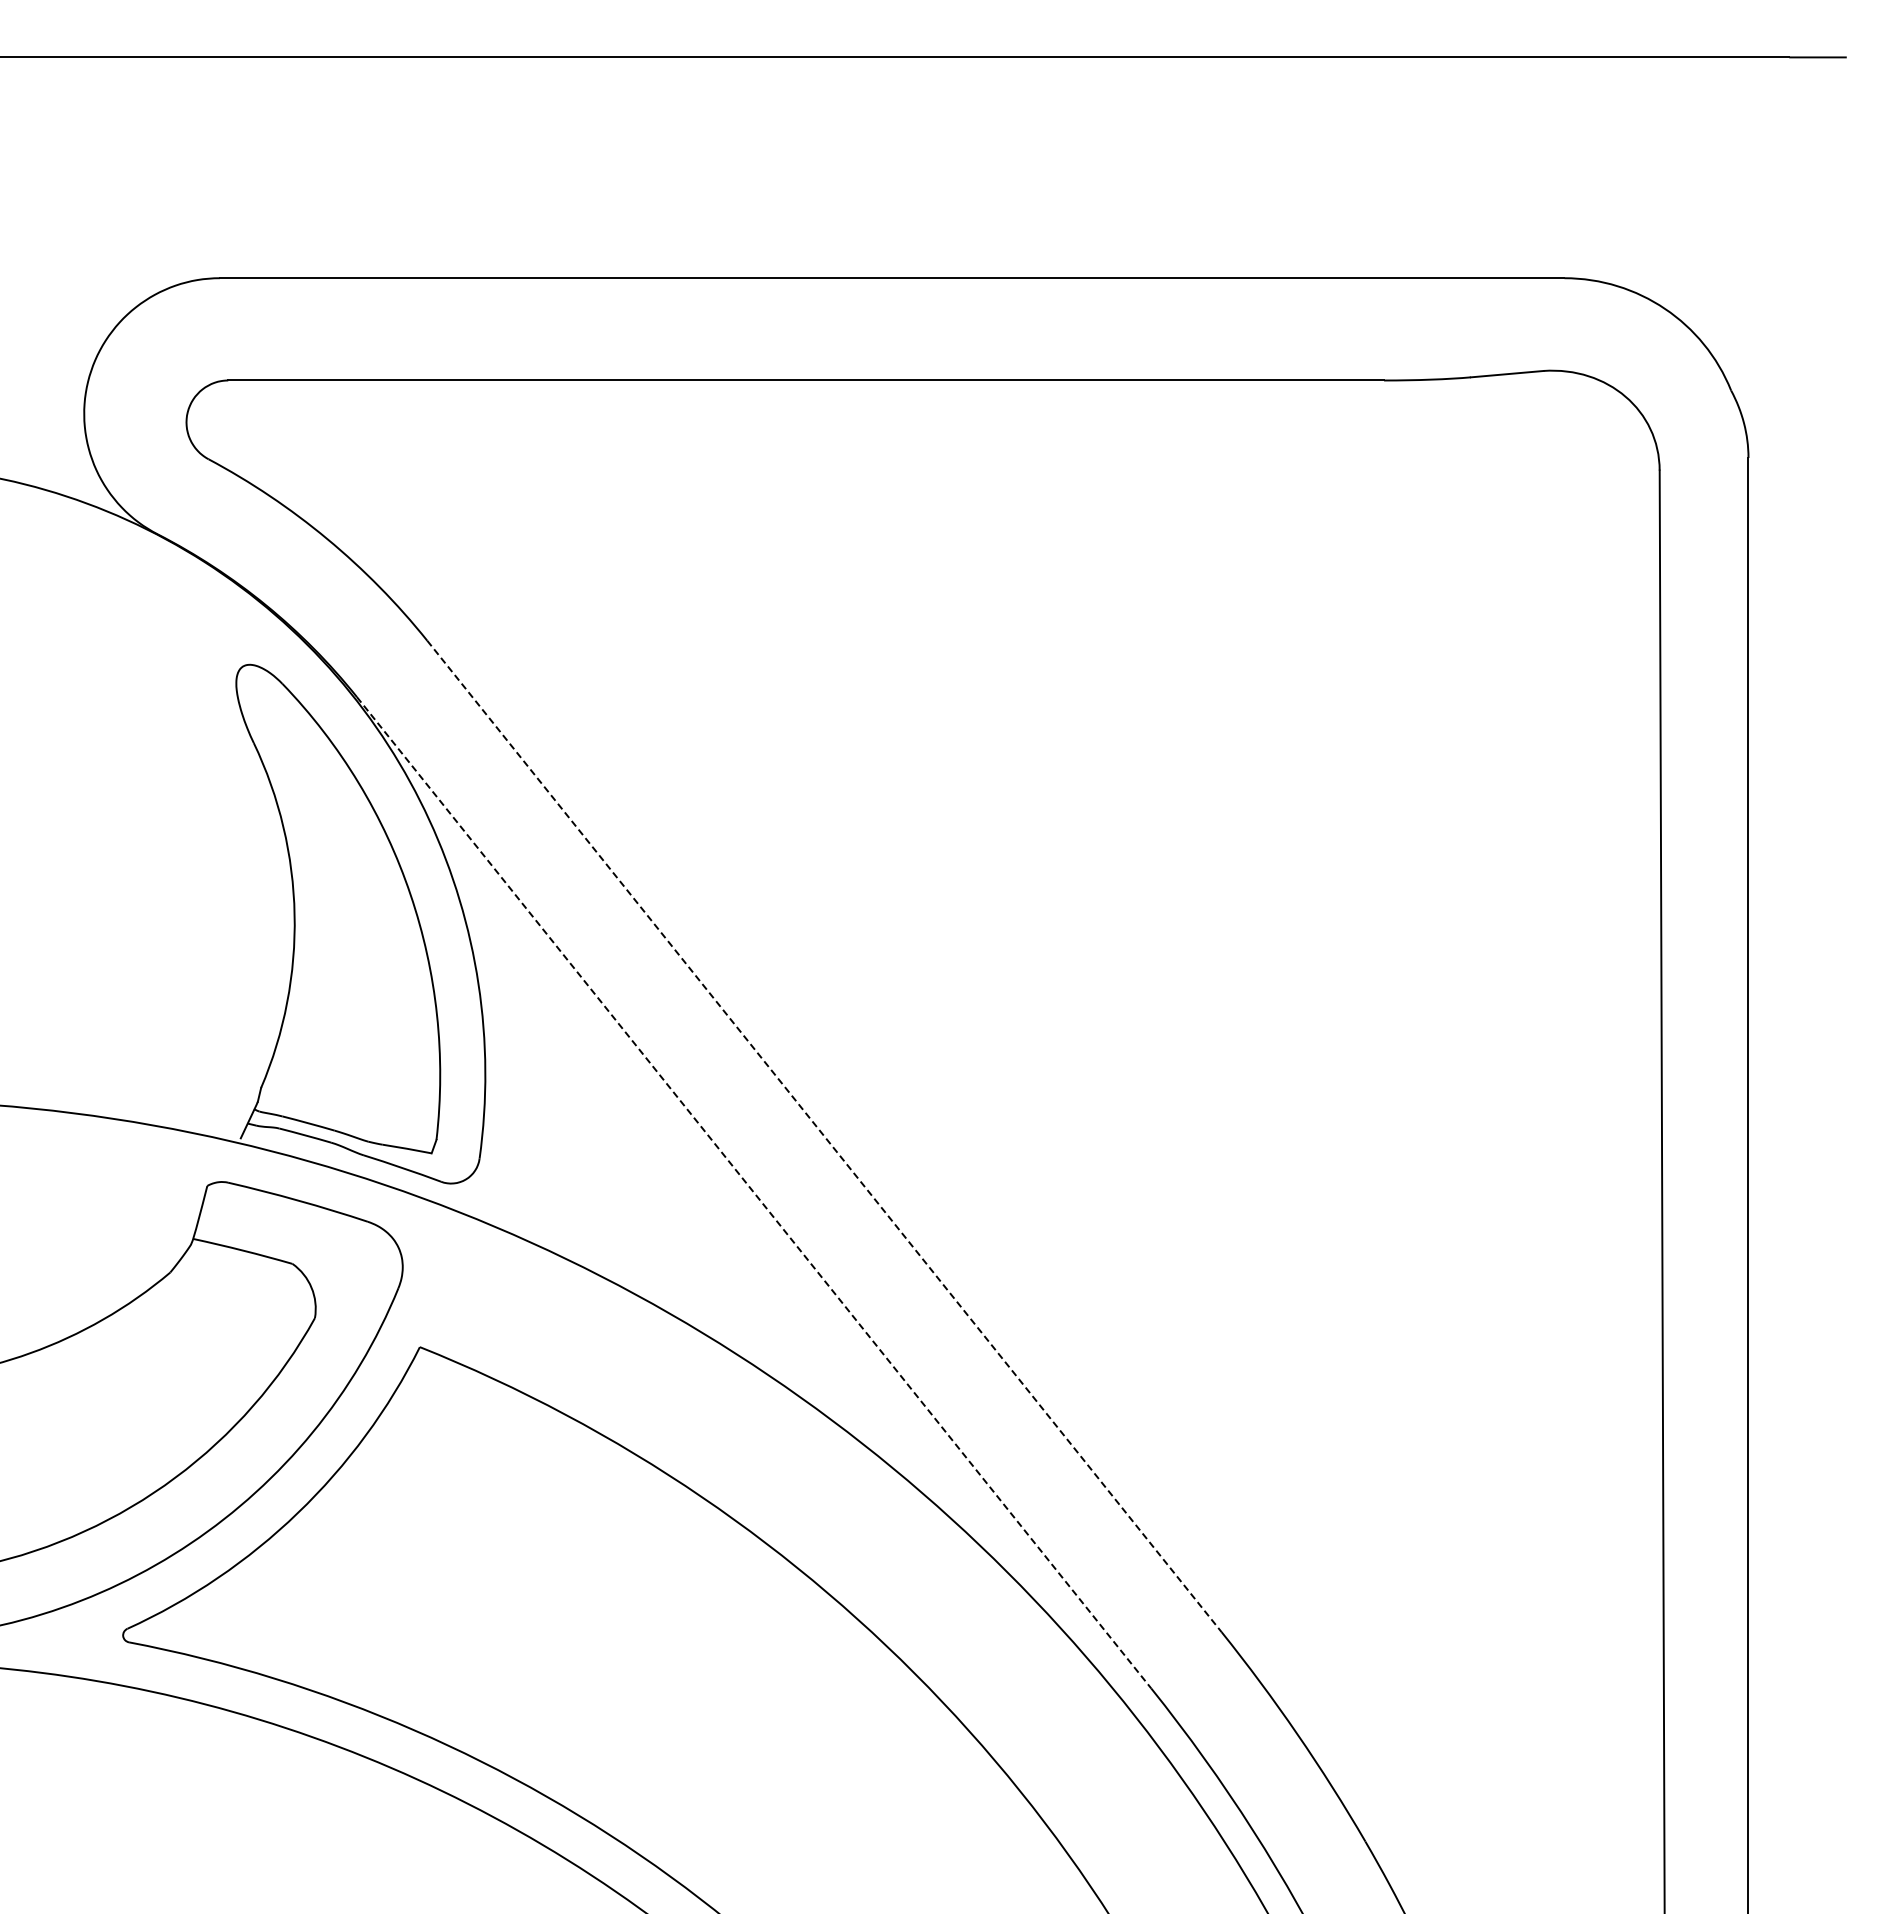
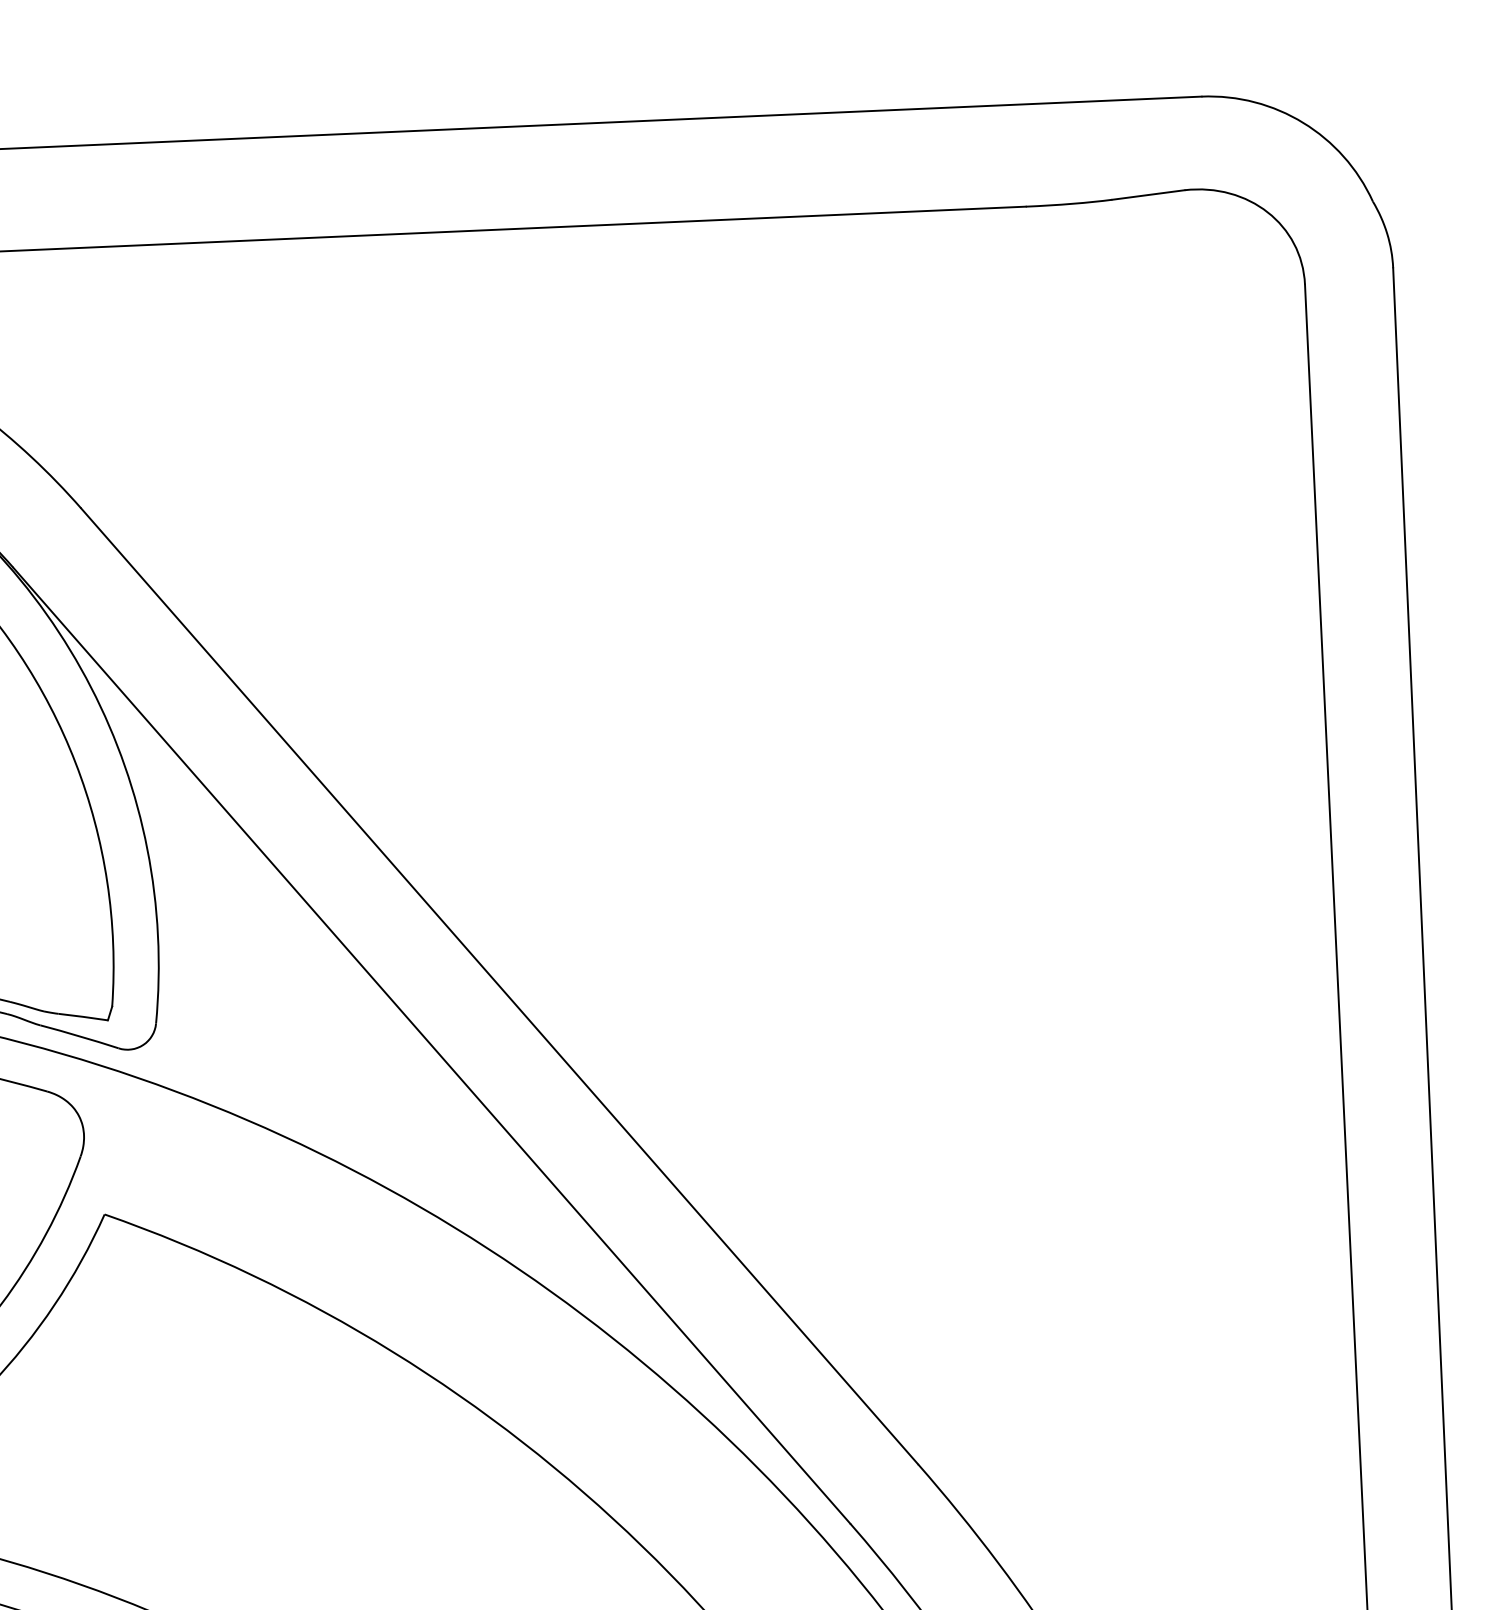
line: (824, 1136) -> (499, 986), dashed -> solid
line: (754, 1193) -> (432, 1046), dashed -> solid

